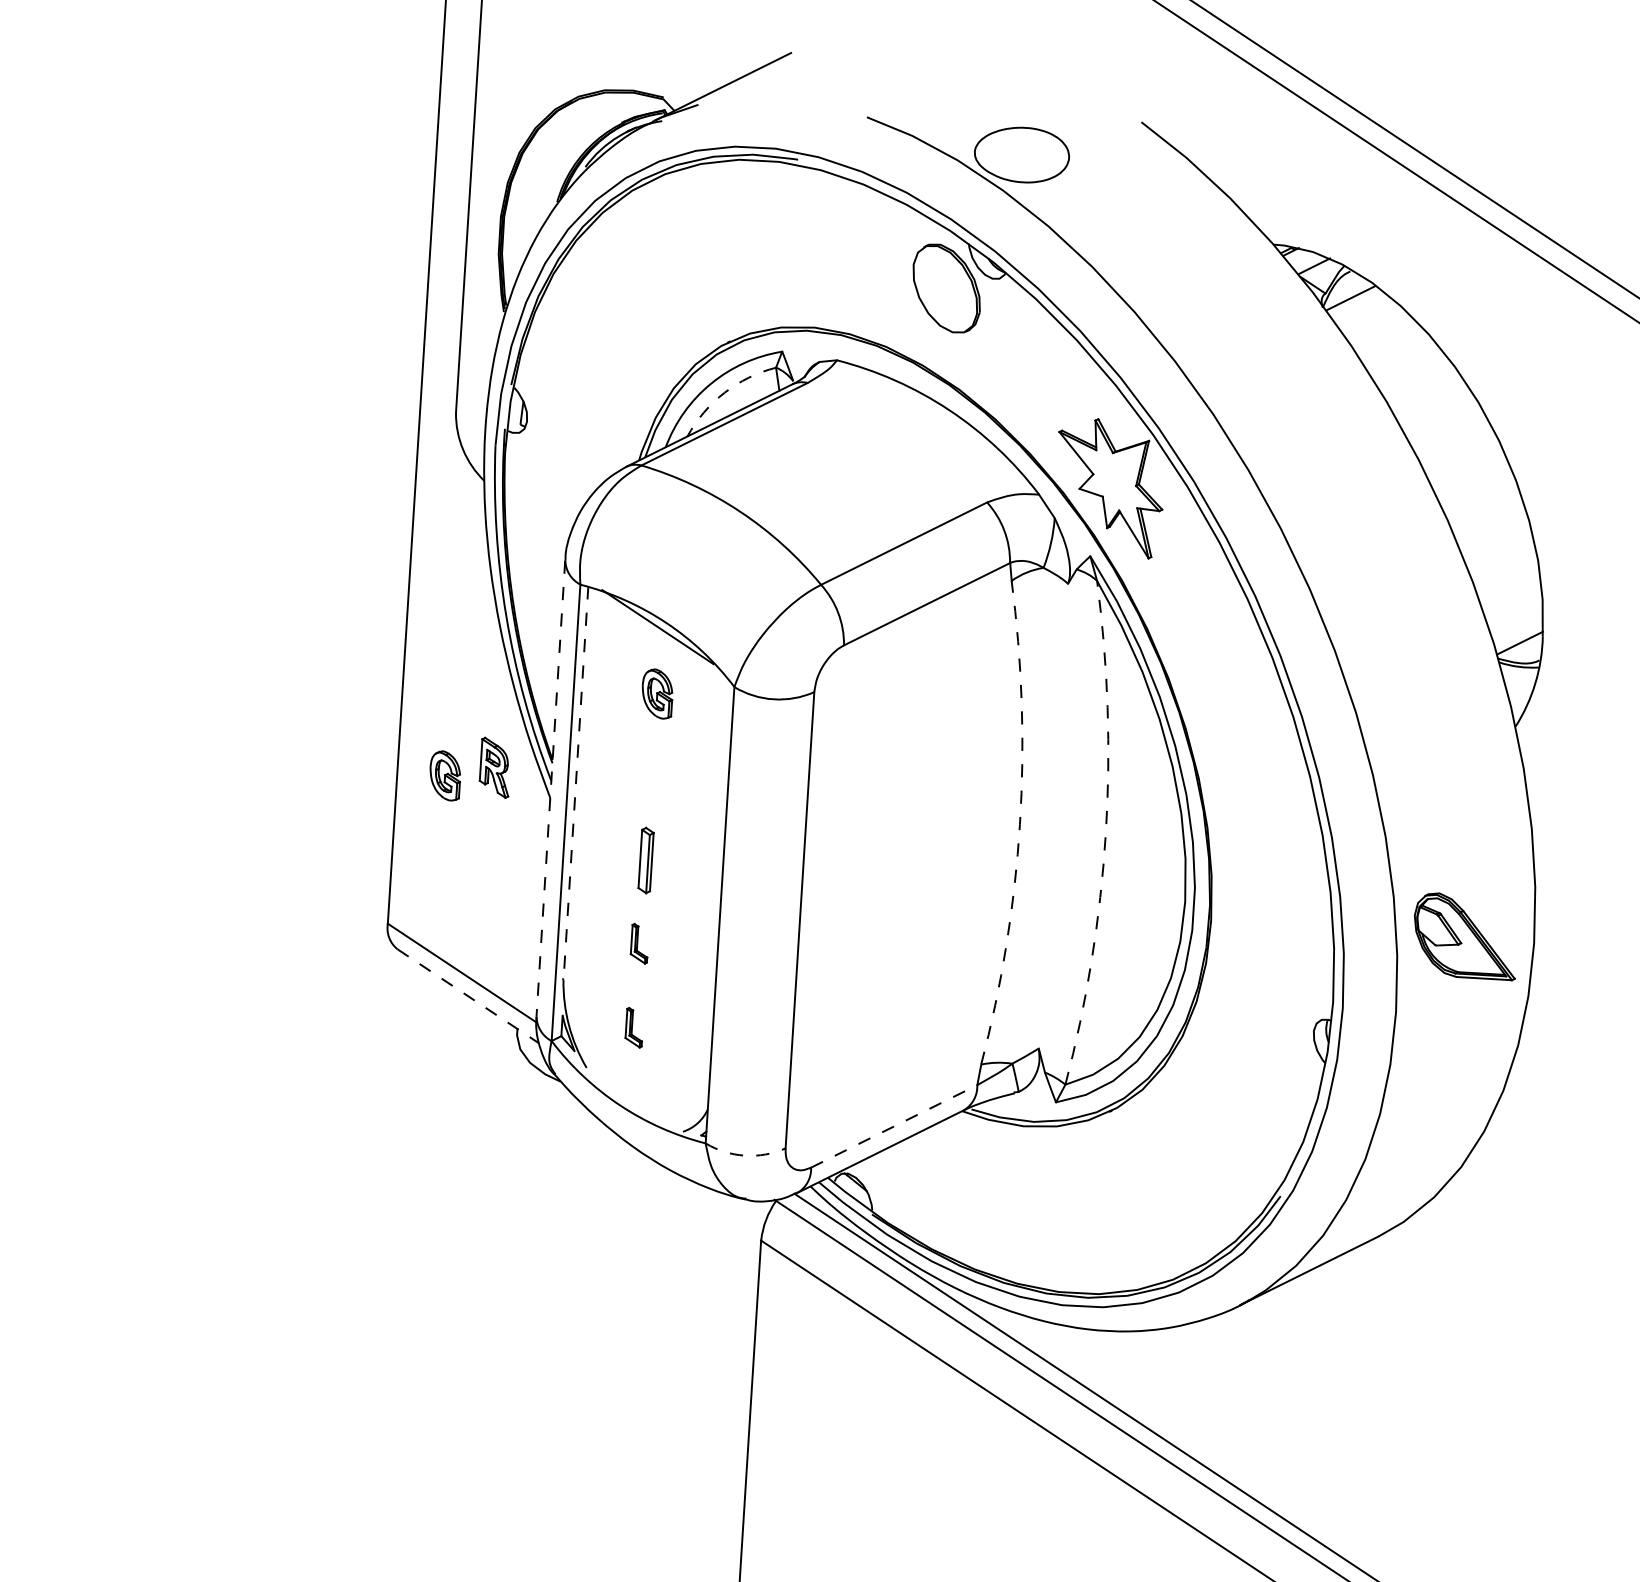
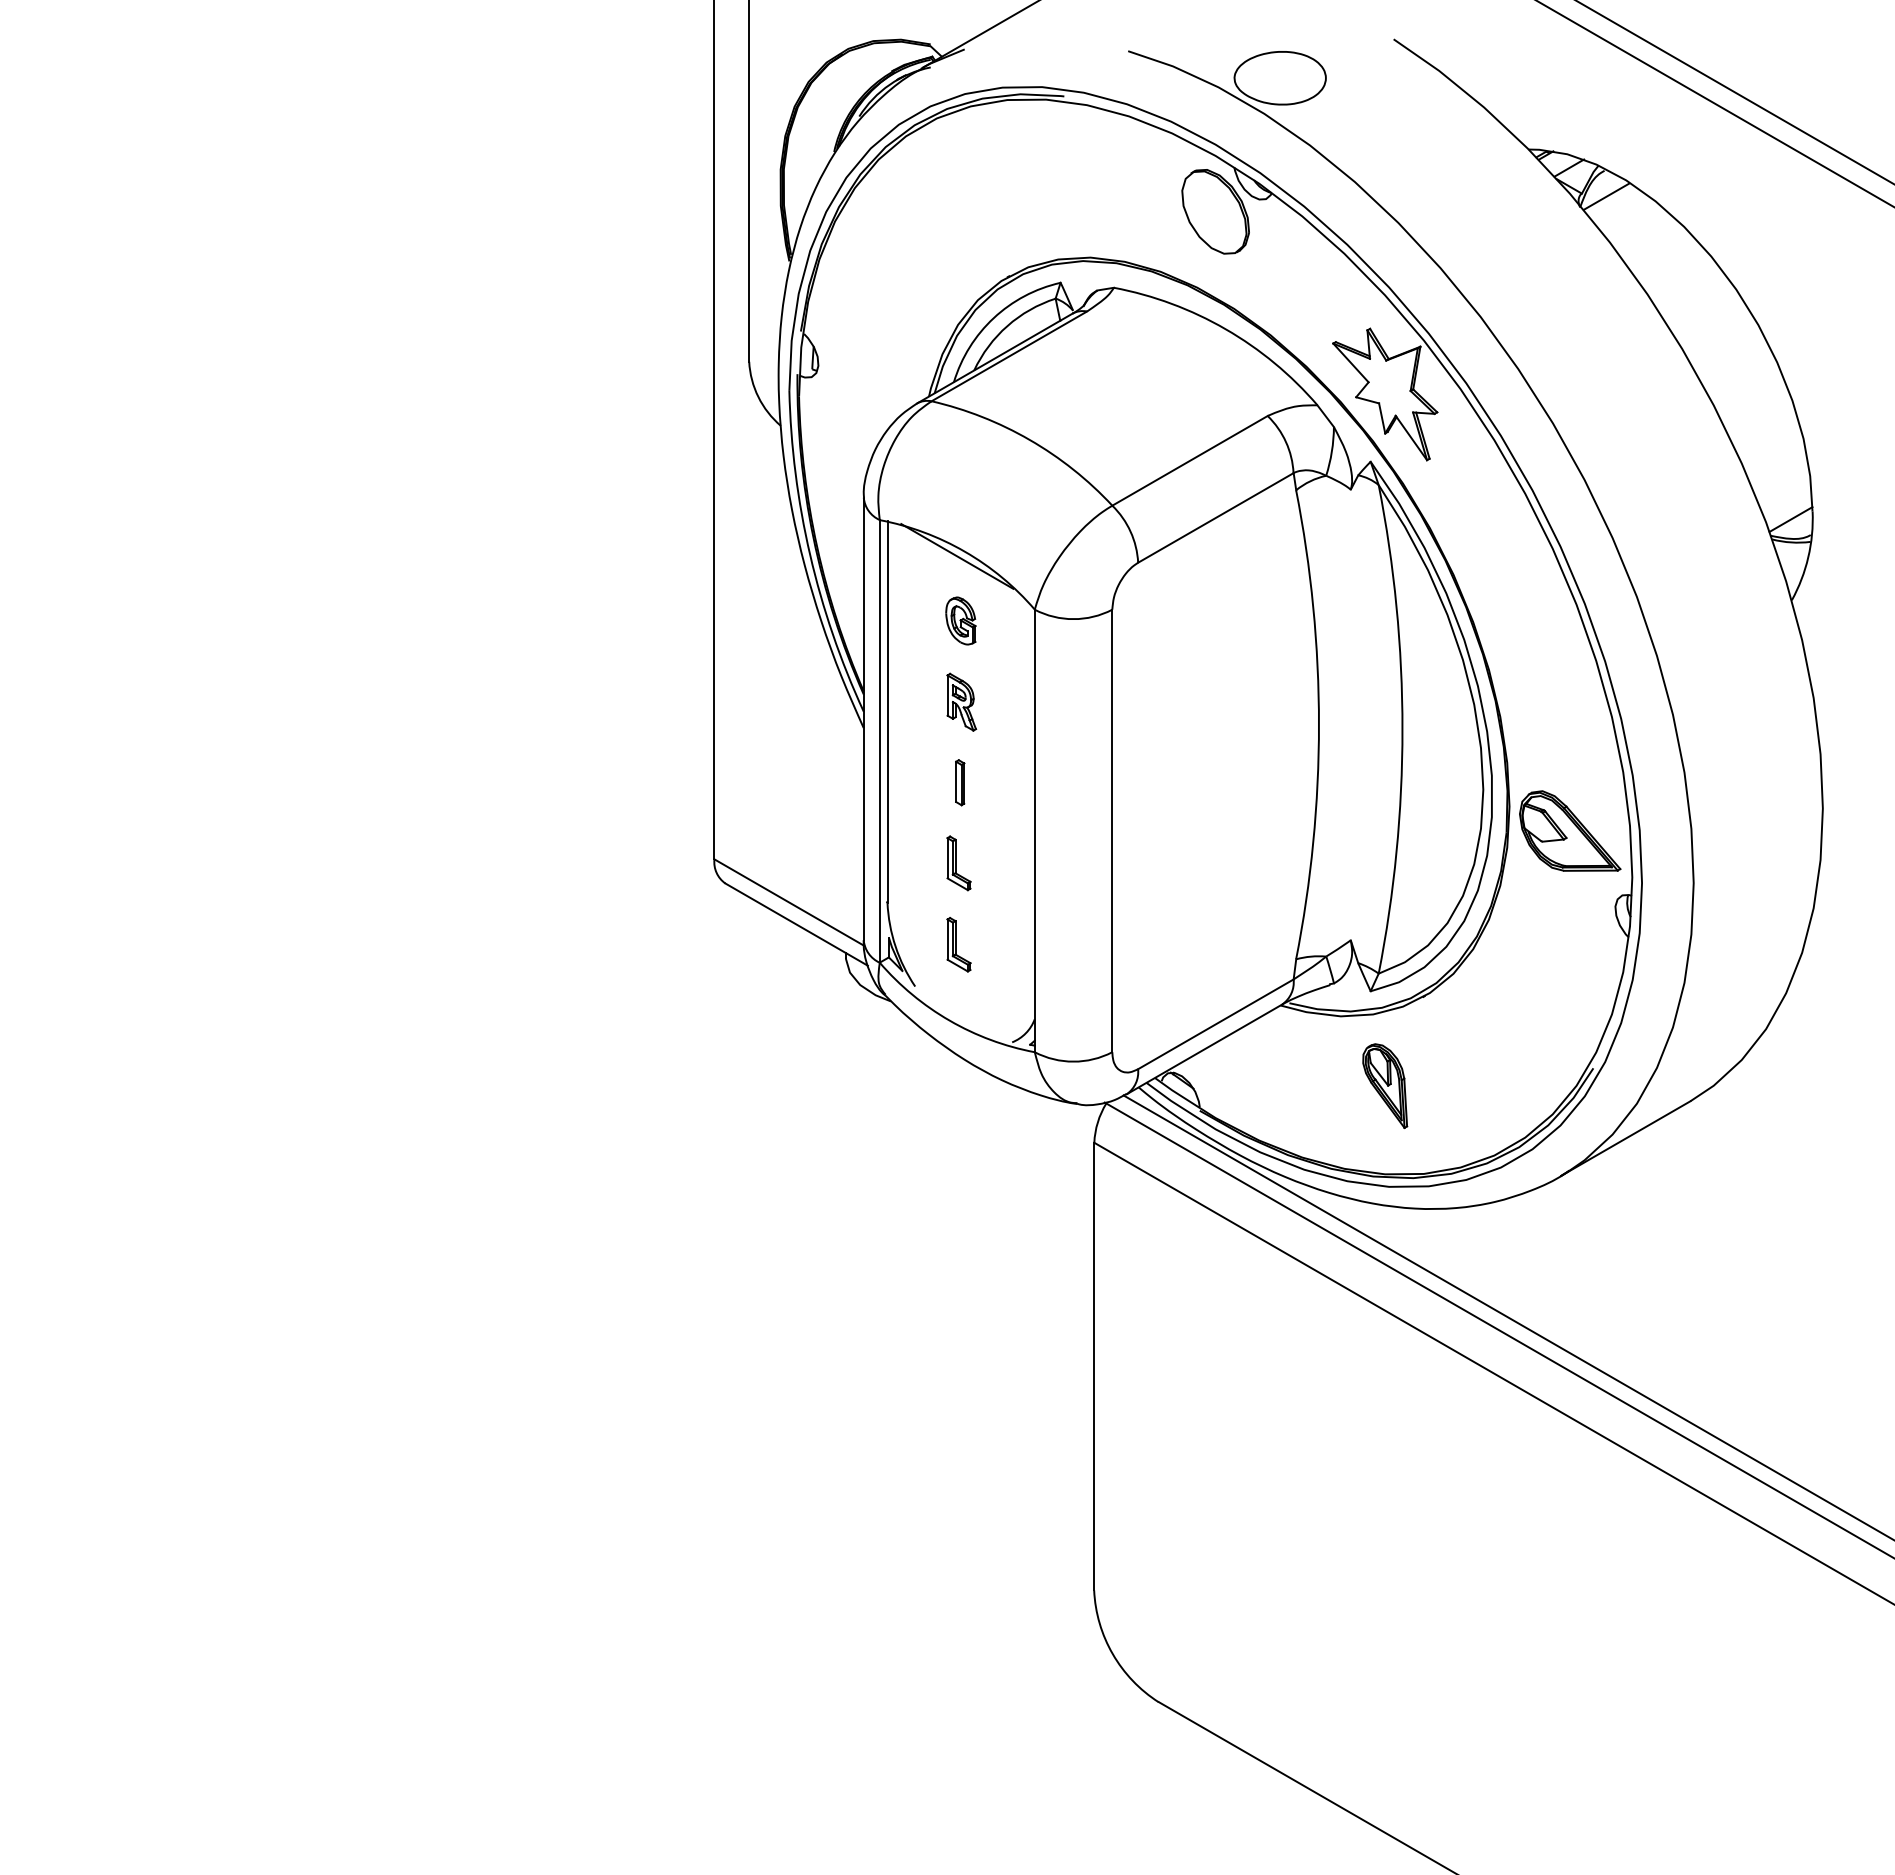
arc: (724, 393) -> (1007, 326), dashed -> solid
part: (495, 767) -> (961, 701), moved
part: (444, 775) -> (760, 712), removed
line: (575, 782) -> (887, 711), dashed -> solid
line: (550, 789) -> (863, 719), dashed -> solid
arc: (1019, 823) -> (1318, 724), dashed -> solid
arc: (1105, 834) -> (1402, 729), dashed -> solid
part: (646, 860) -> (960, 782), size x0.71
part: (1465, 935) -> (1570, 830), moved
part: (639, 943) -> (958, 863), size x1.43
line: (469, 996) -> (797, 924), dashed -> solid
part: (634, 1027) -> (958, 944), size x1.43
line: (893, 1126) -> (1215, 1024), dashed -> solid
arc: (744, 1155) -> (1073, 1061), dashed -> solid
part: (1065, 1201) -> (1385, 1086), added

